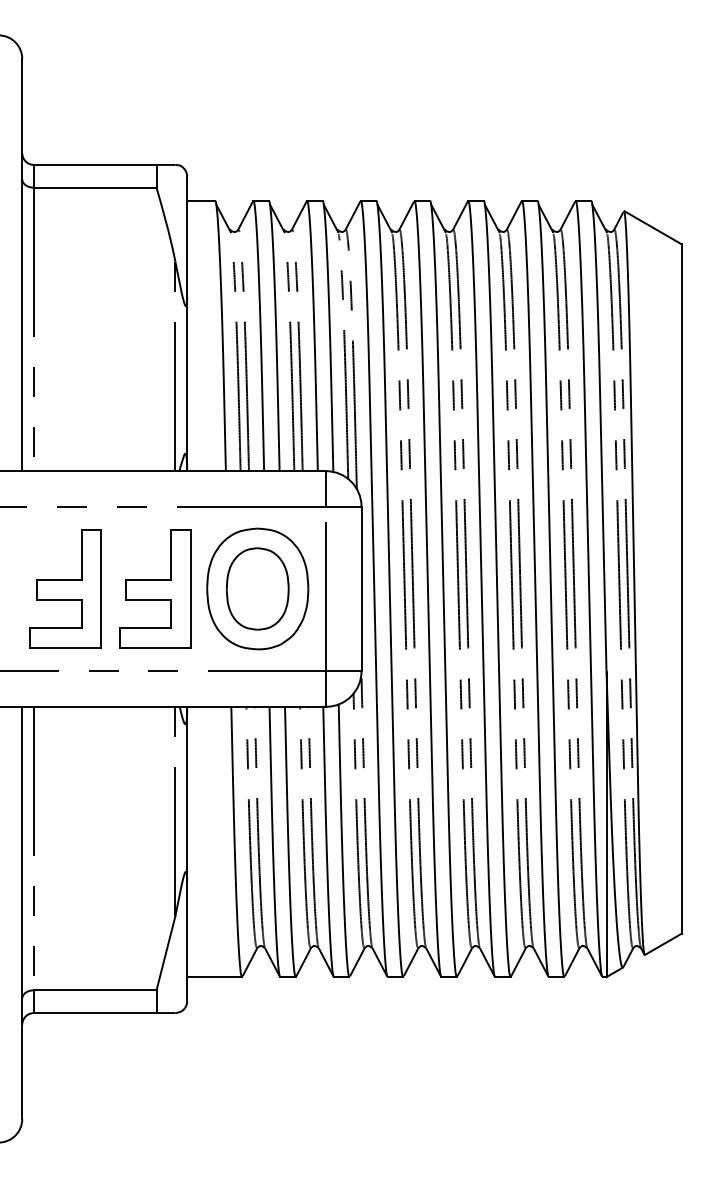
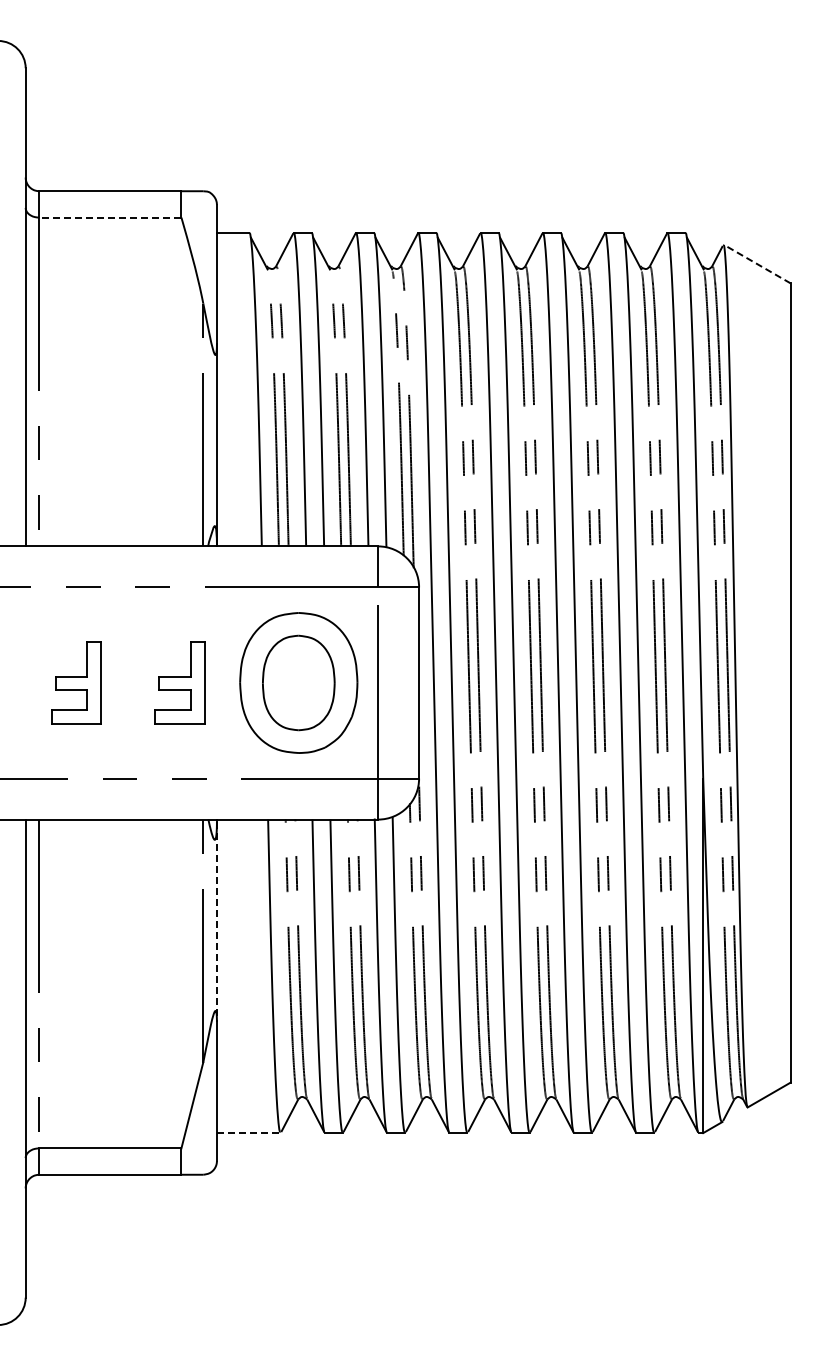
line: (94, 187) -> (109, 217), solid -> dashed
line: (653, 227) -> (757, 263), solid -> dashed
part: (66, 588) -> (76, 682), size x0.6
part: (154, 588) -> (179, 682), size x0.6
line: (186, 795) -> (216, 922), solid -> dashed
line: (214, 977) -> (248, 1133), solid -> dashed

